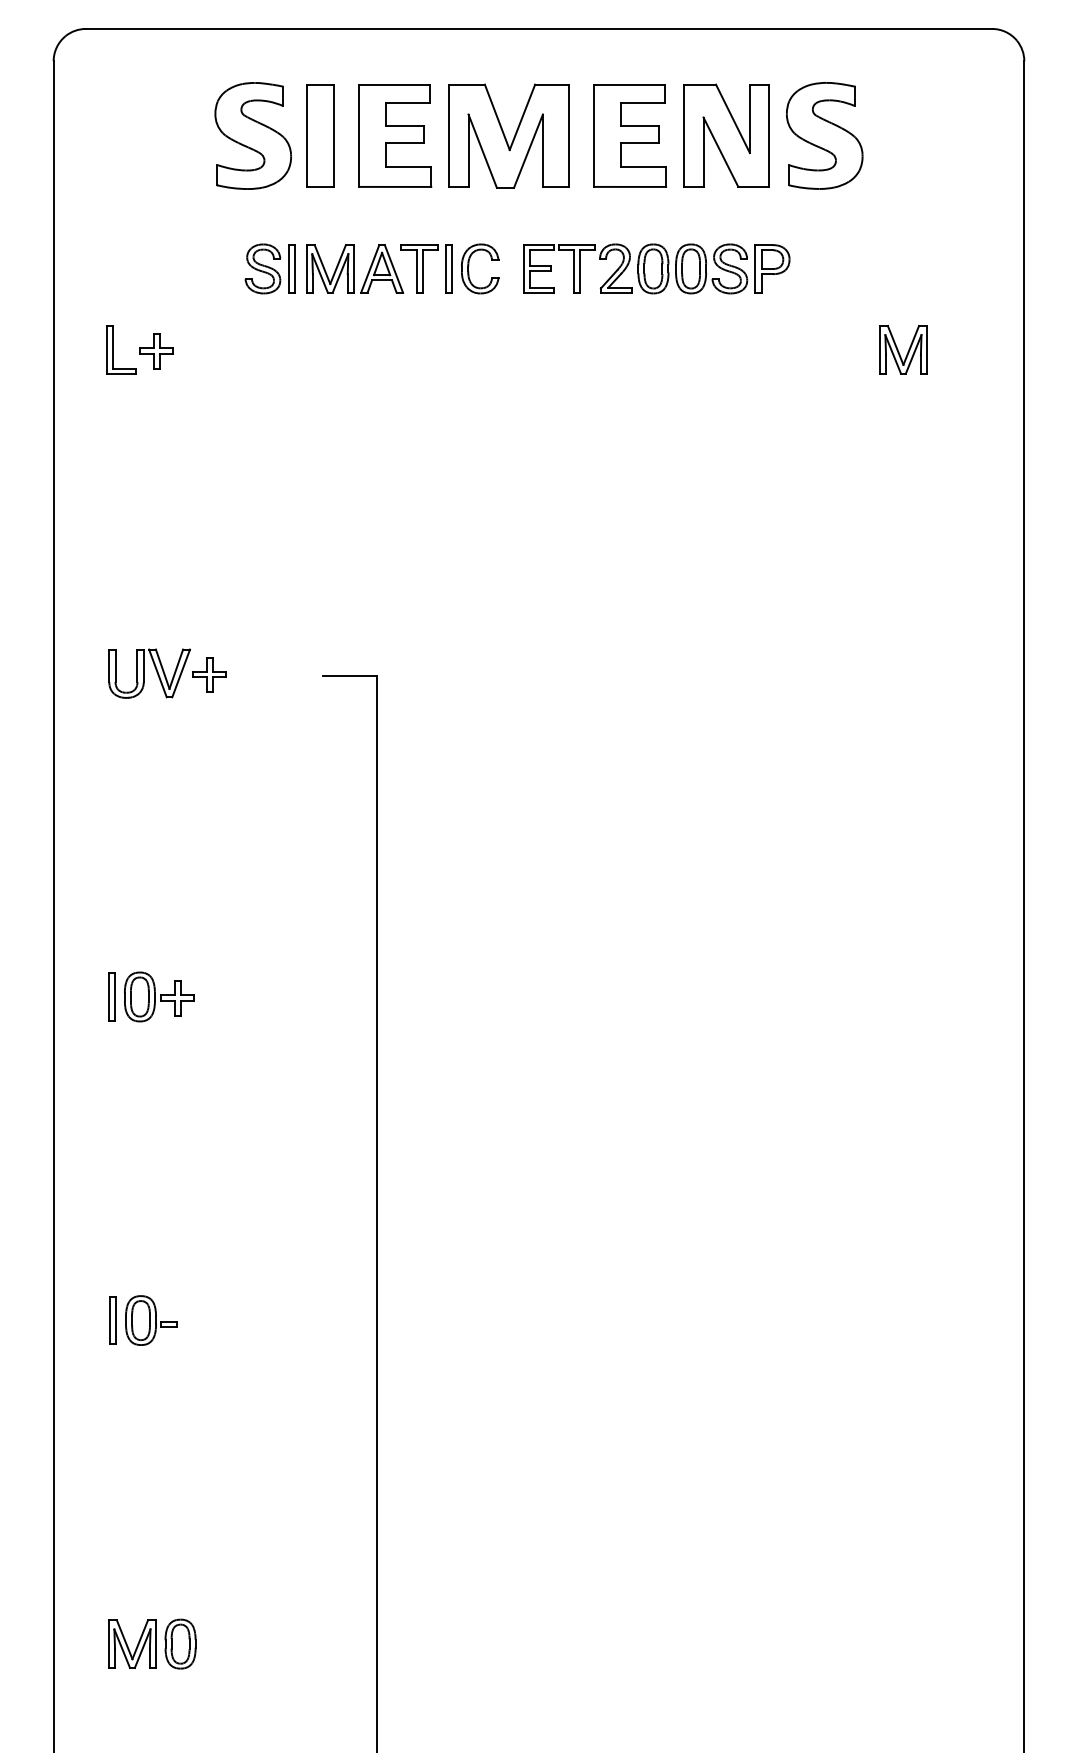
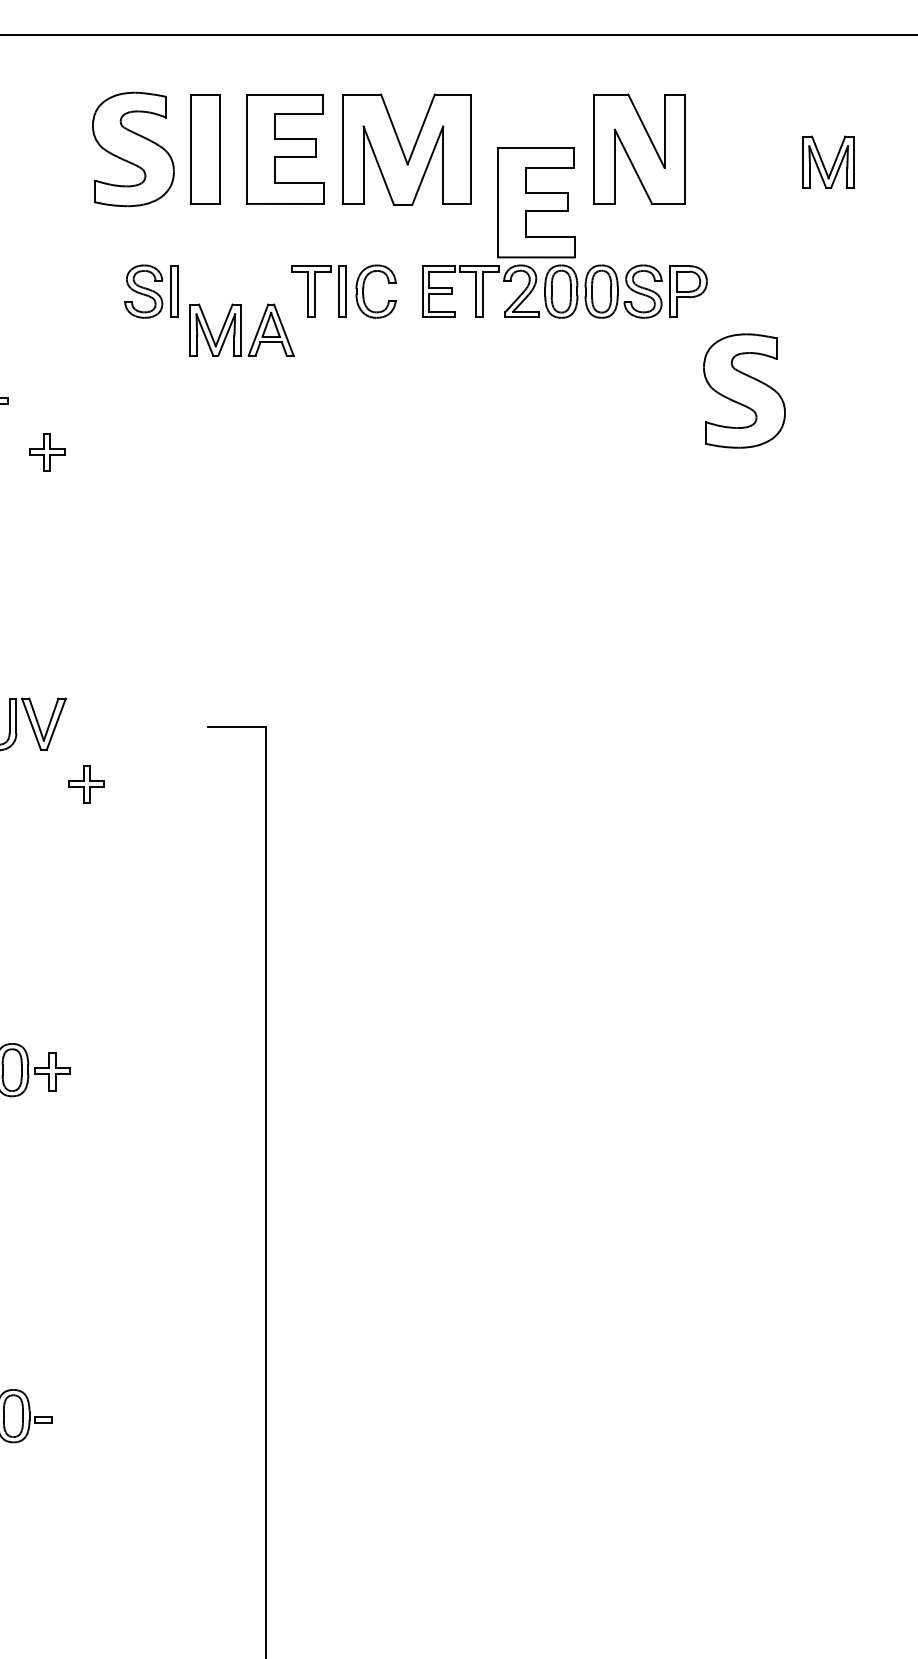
part: (629, 135) -> (535, 202), moved
part: (824, 135) -> (744, 390), moved
part: (354, 268) -> (241, 329), moved
part: (903, 349) -> (828, 161), moved
part: (156, 351) -> (47, 452), moved
part: (209, 674) -> (86, 784), moved

